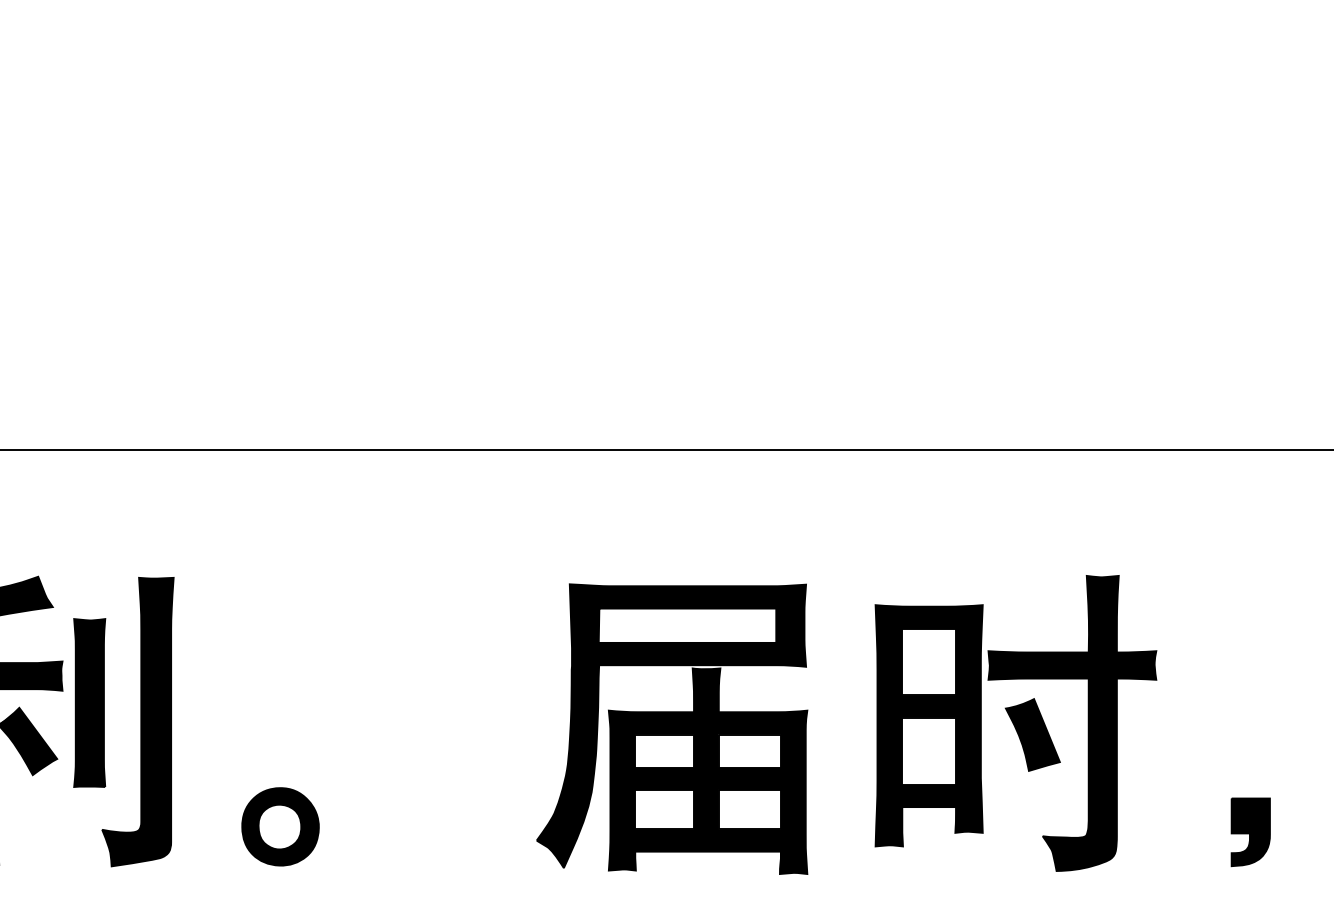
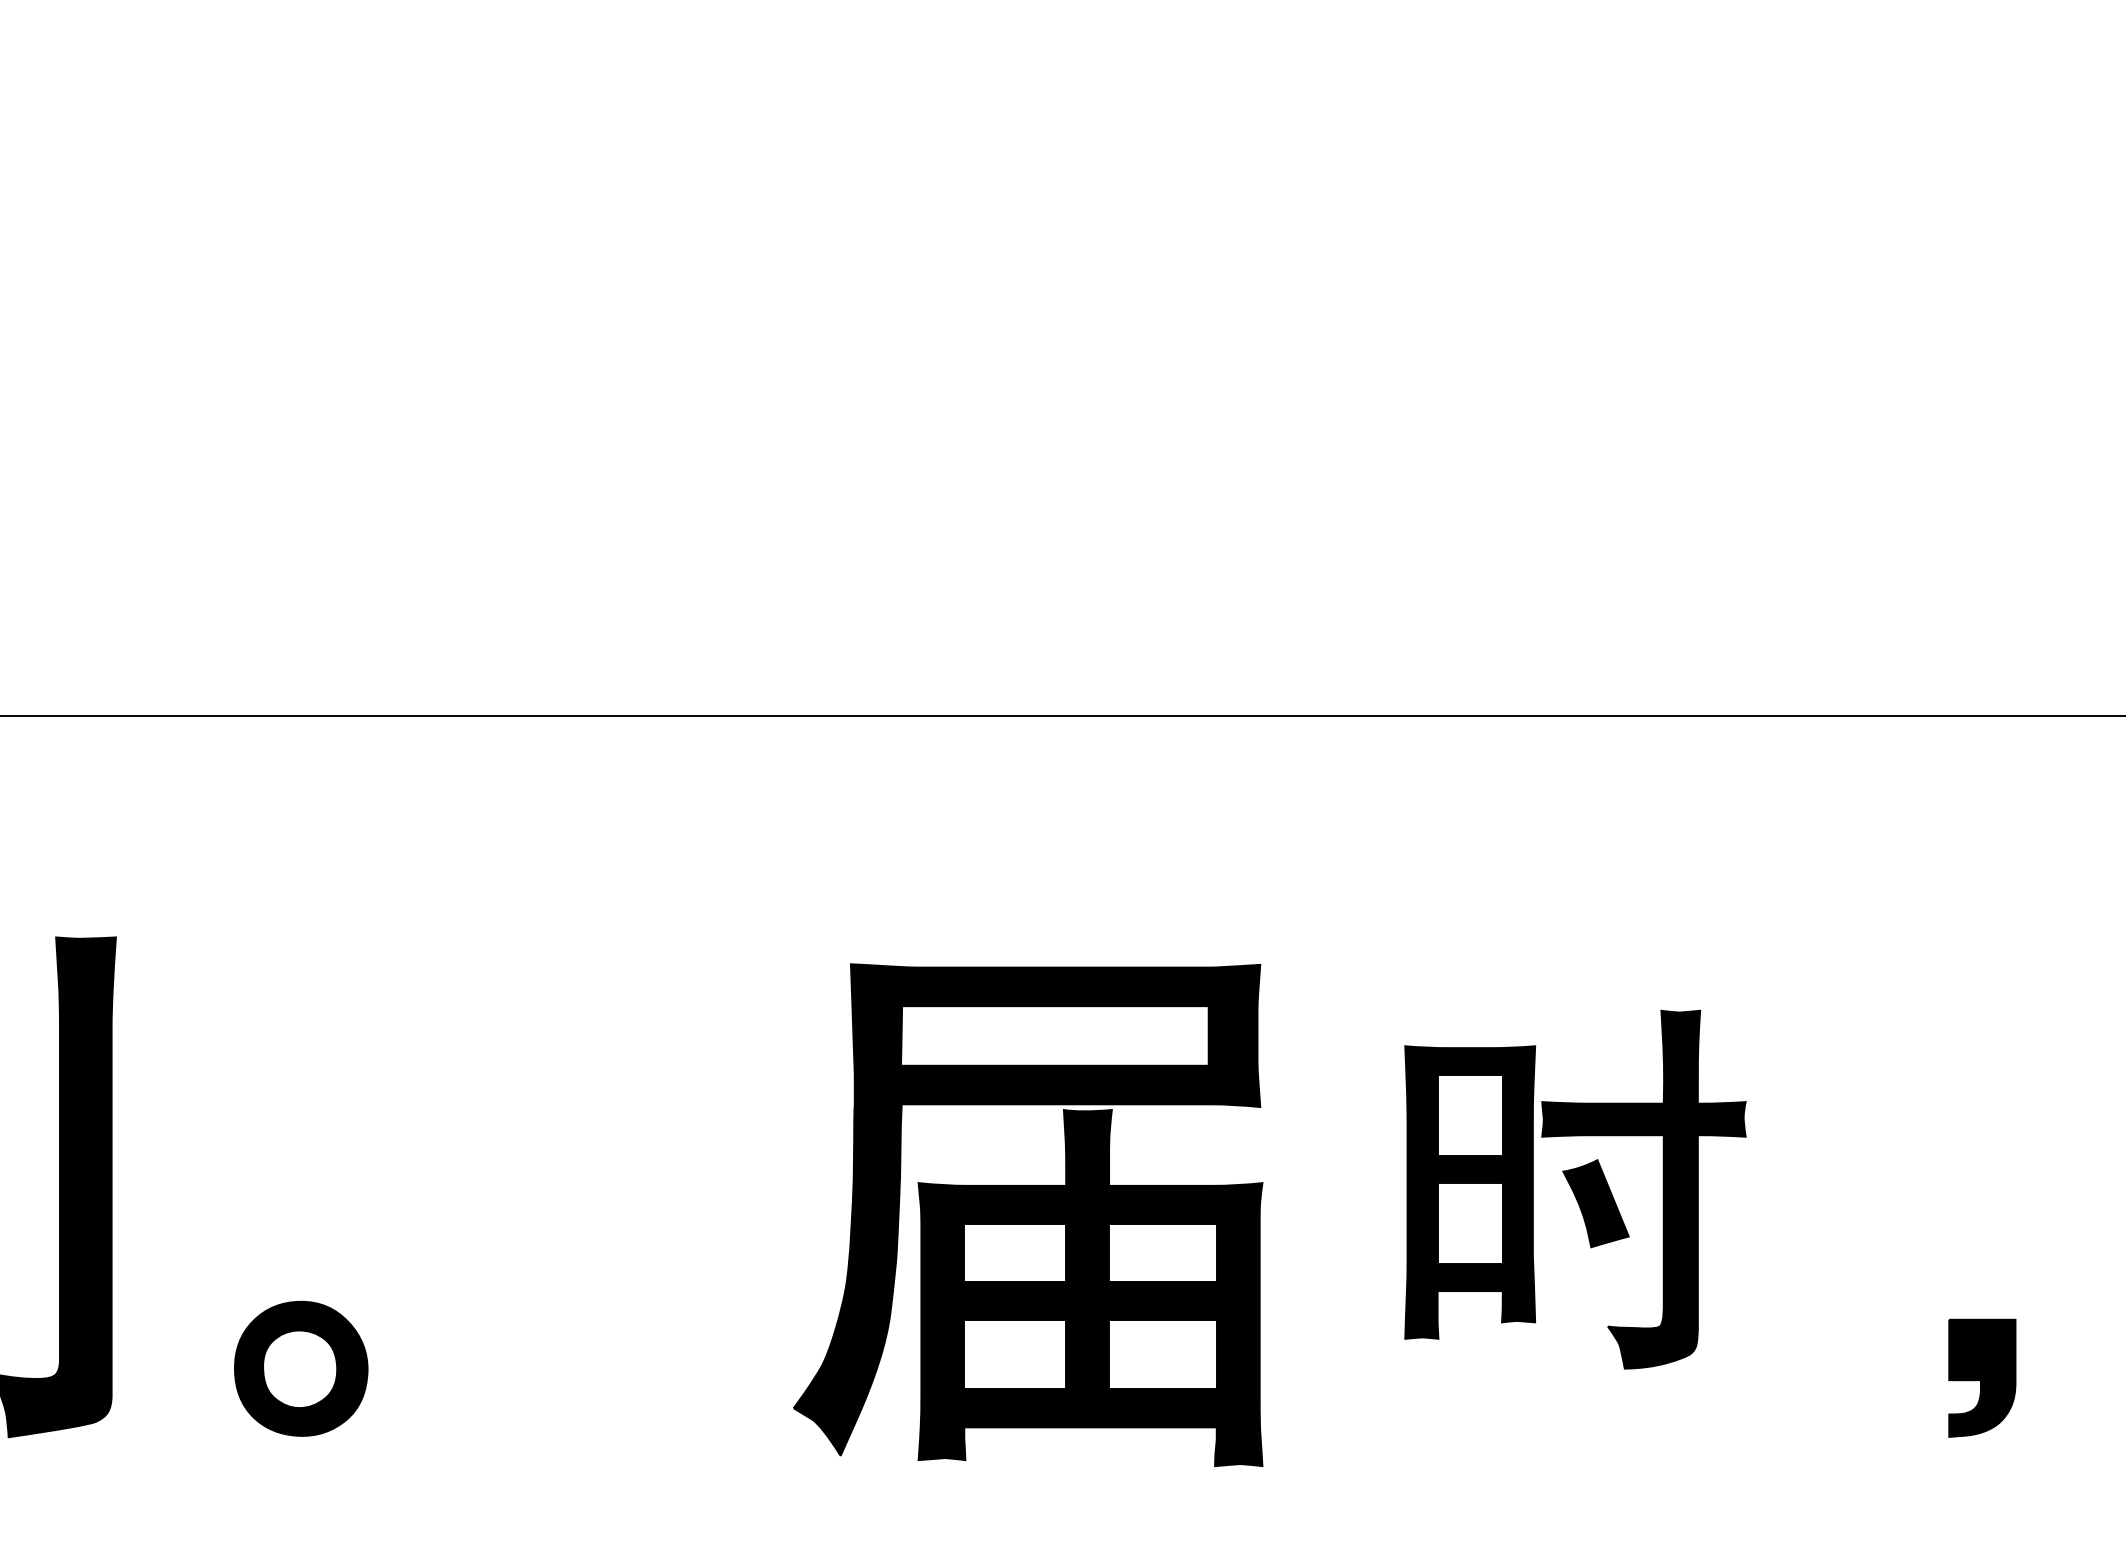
part: (1015, 723) -> (1574, 1189), size x0.7
part: (672, 728) -> (1028, 1214), moved

